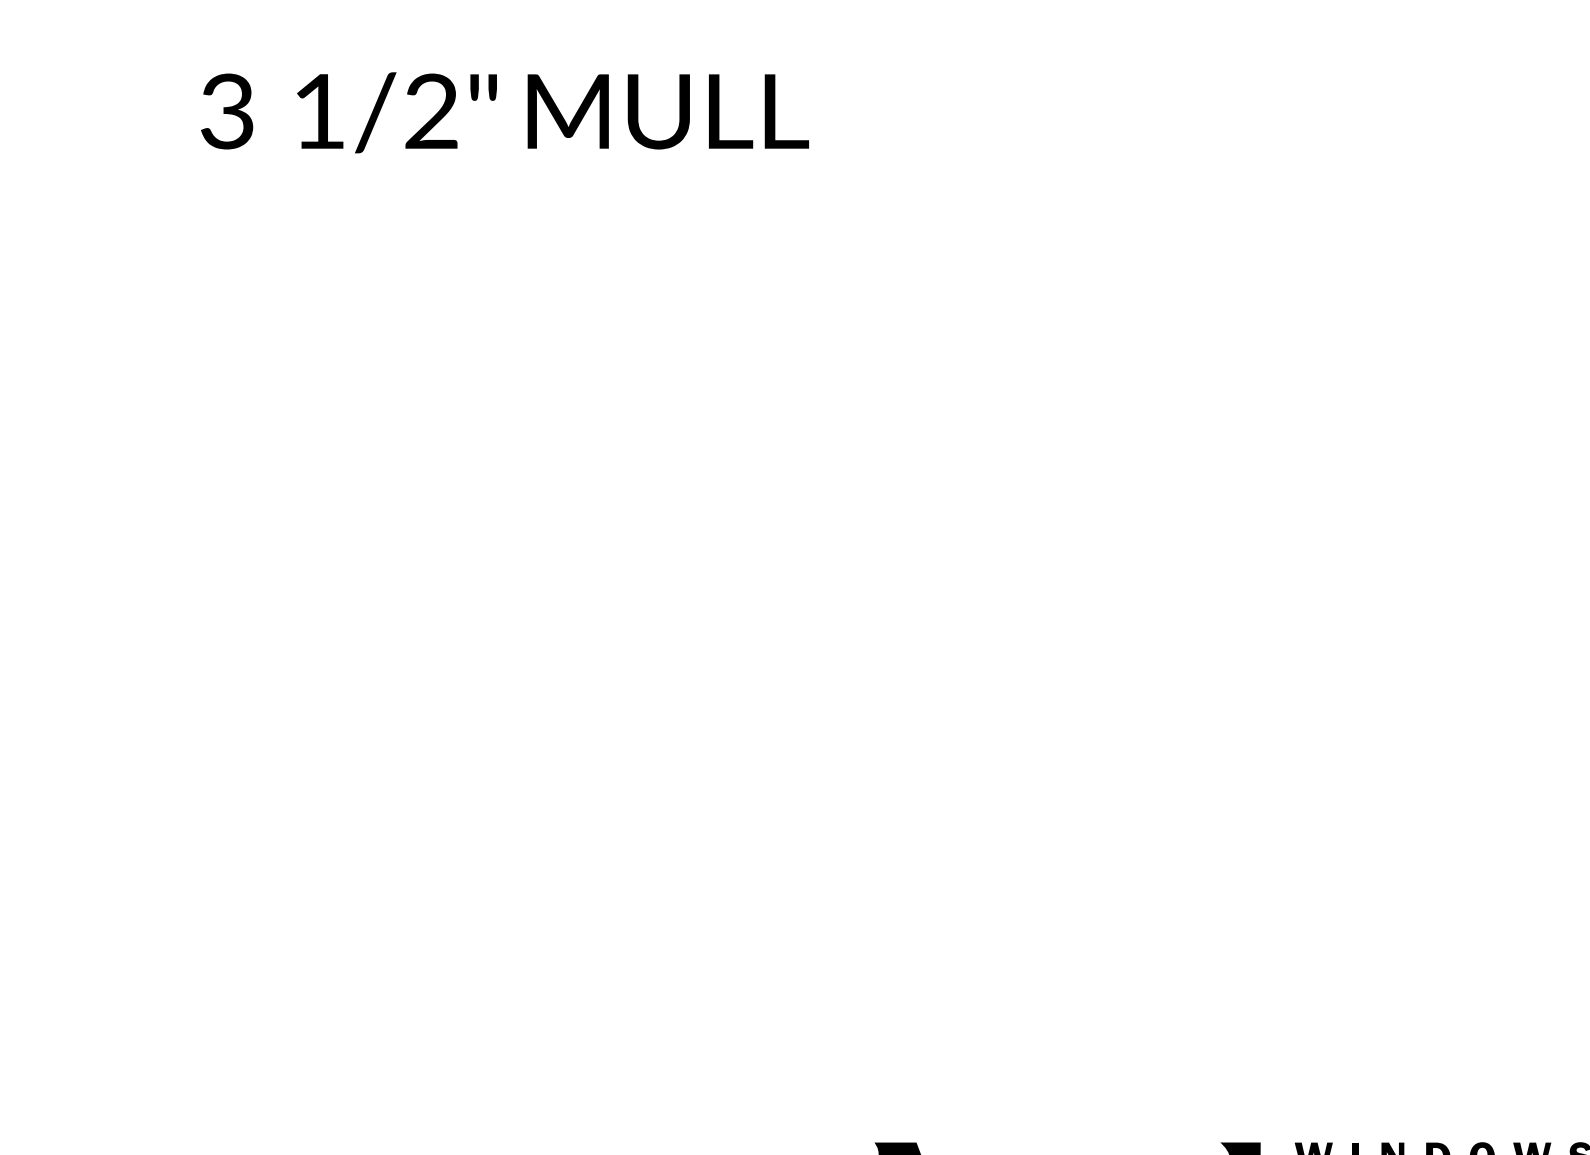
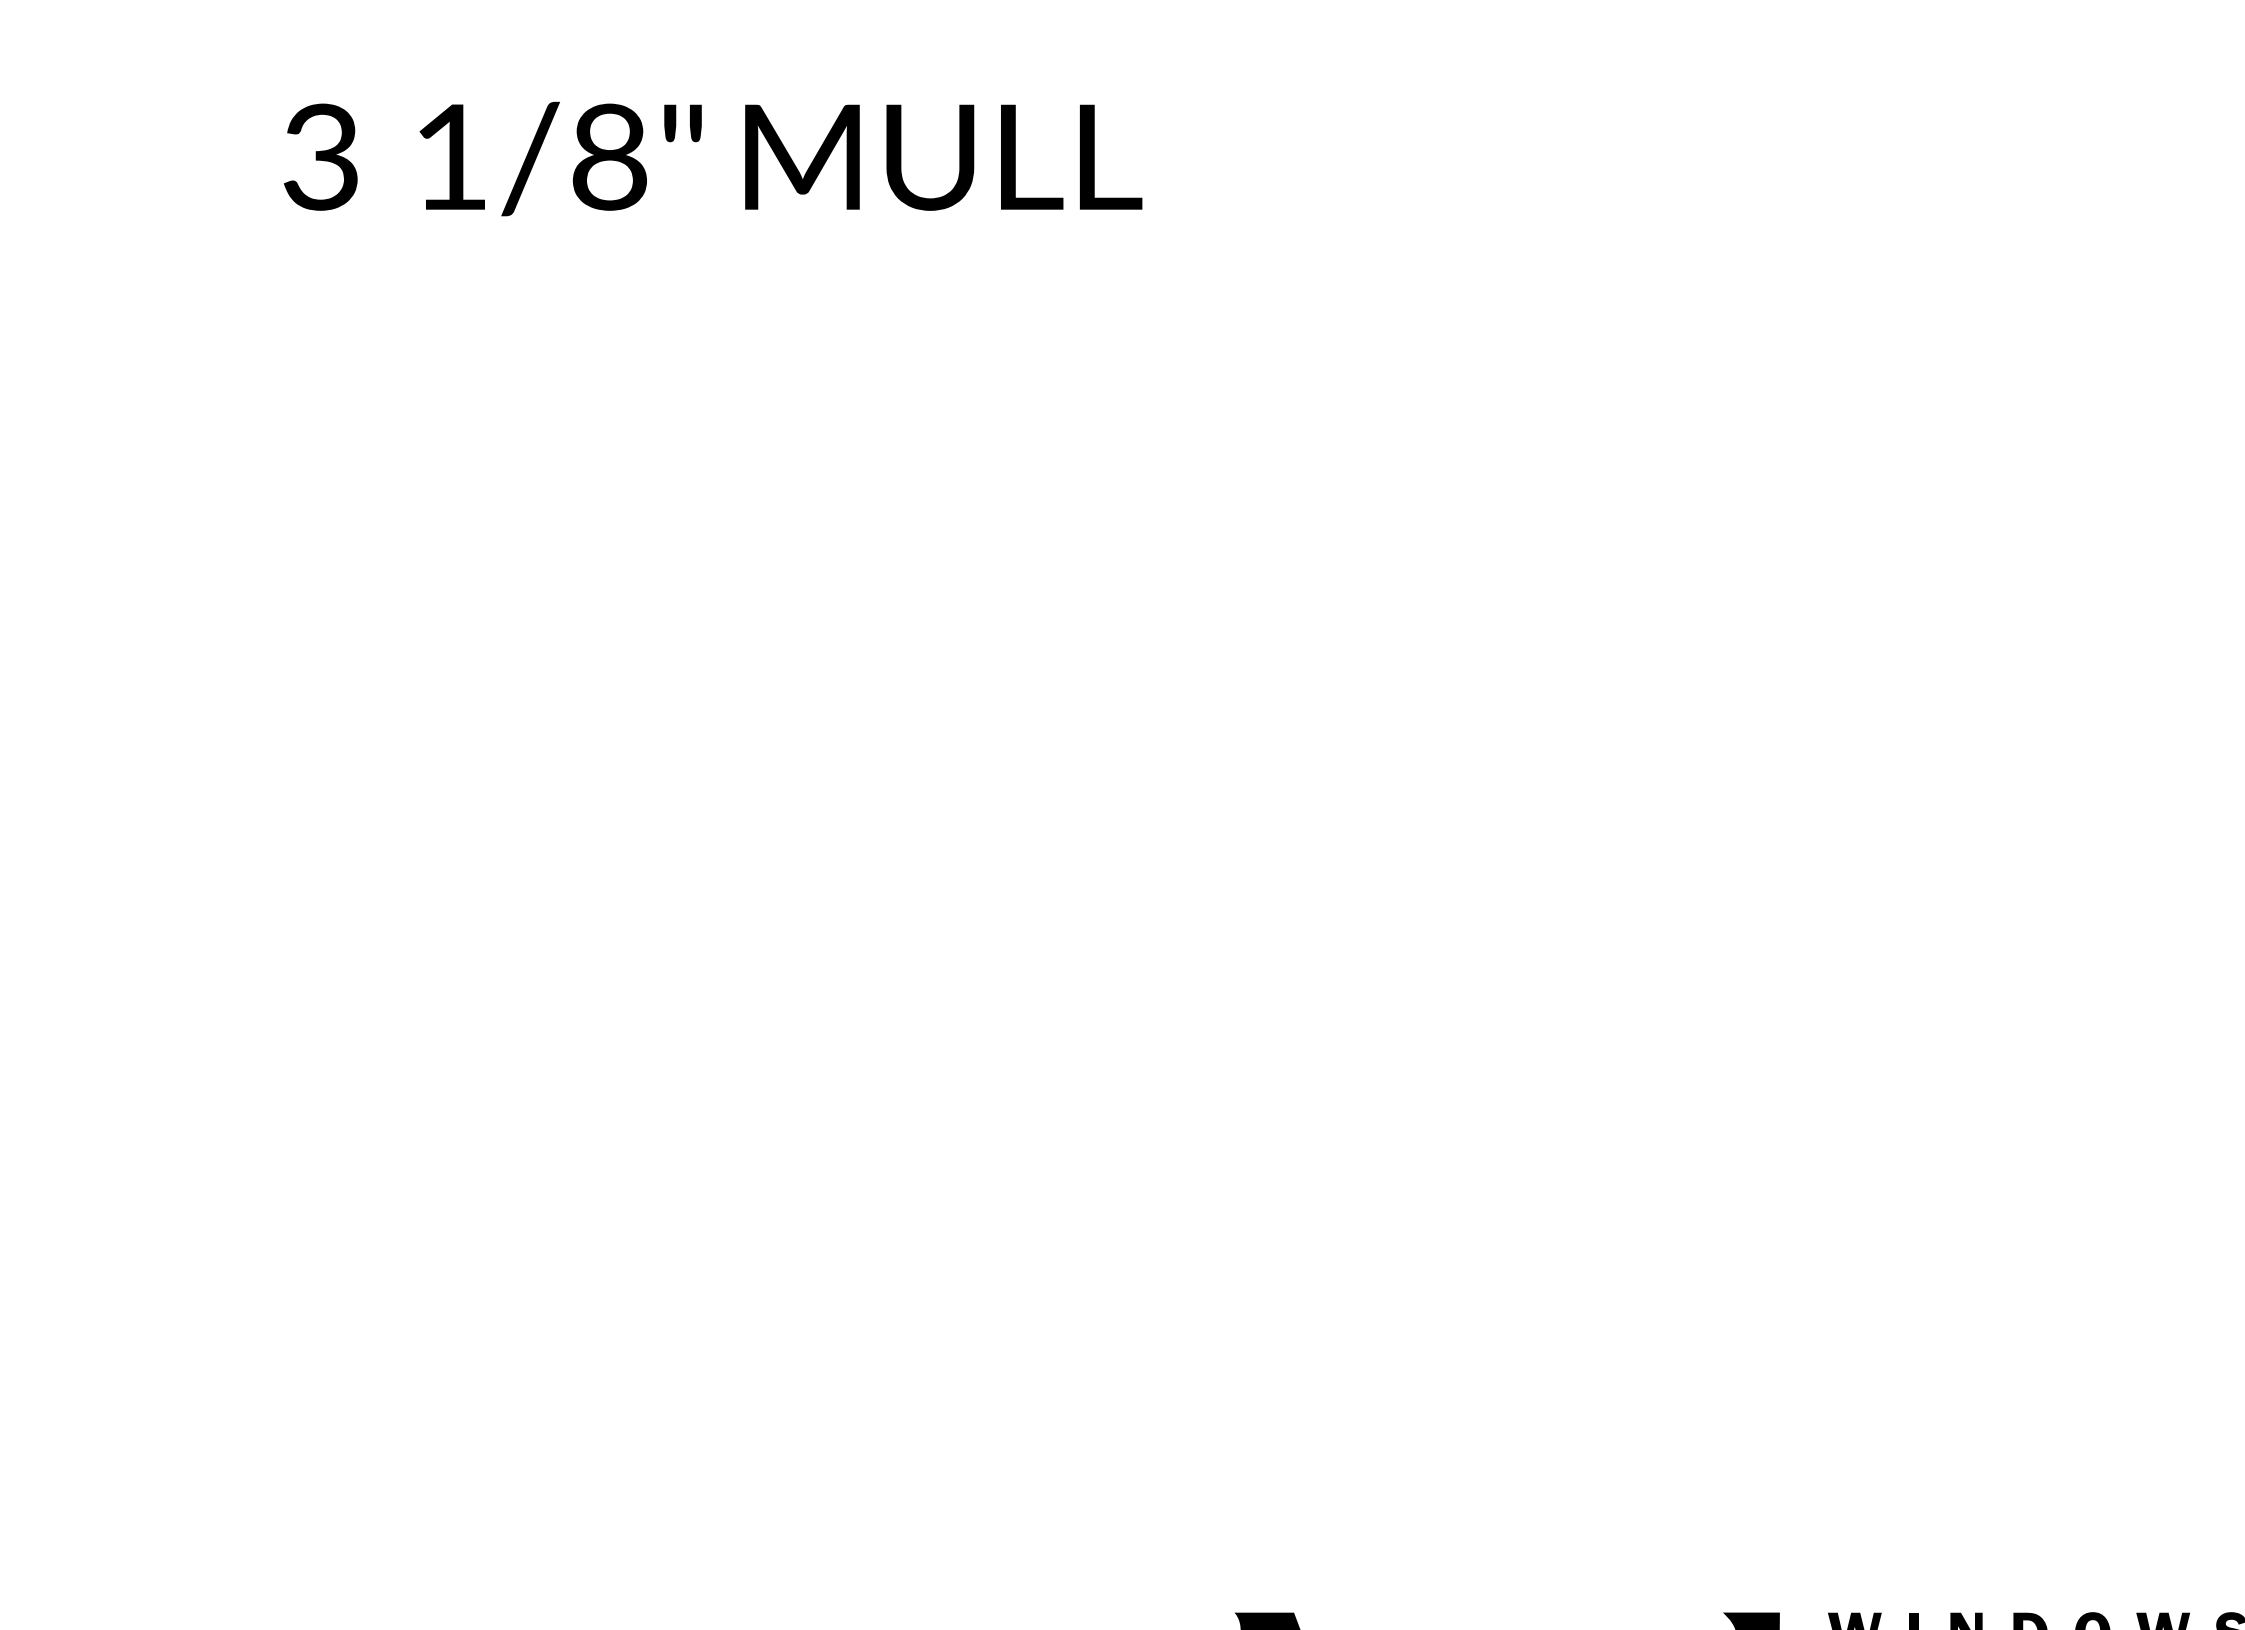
text: (431, 111) -> (609, 156), 1/2" -> 1/8"

